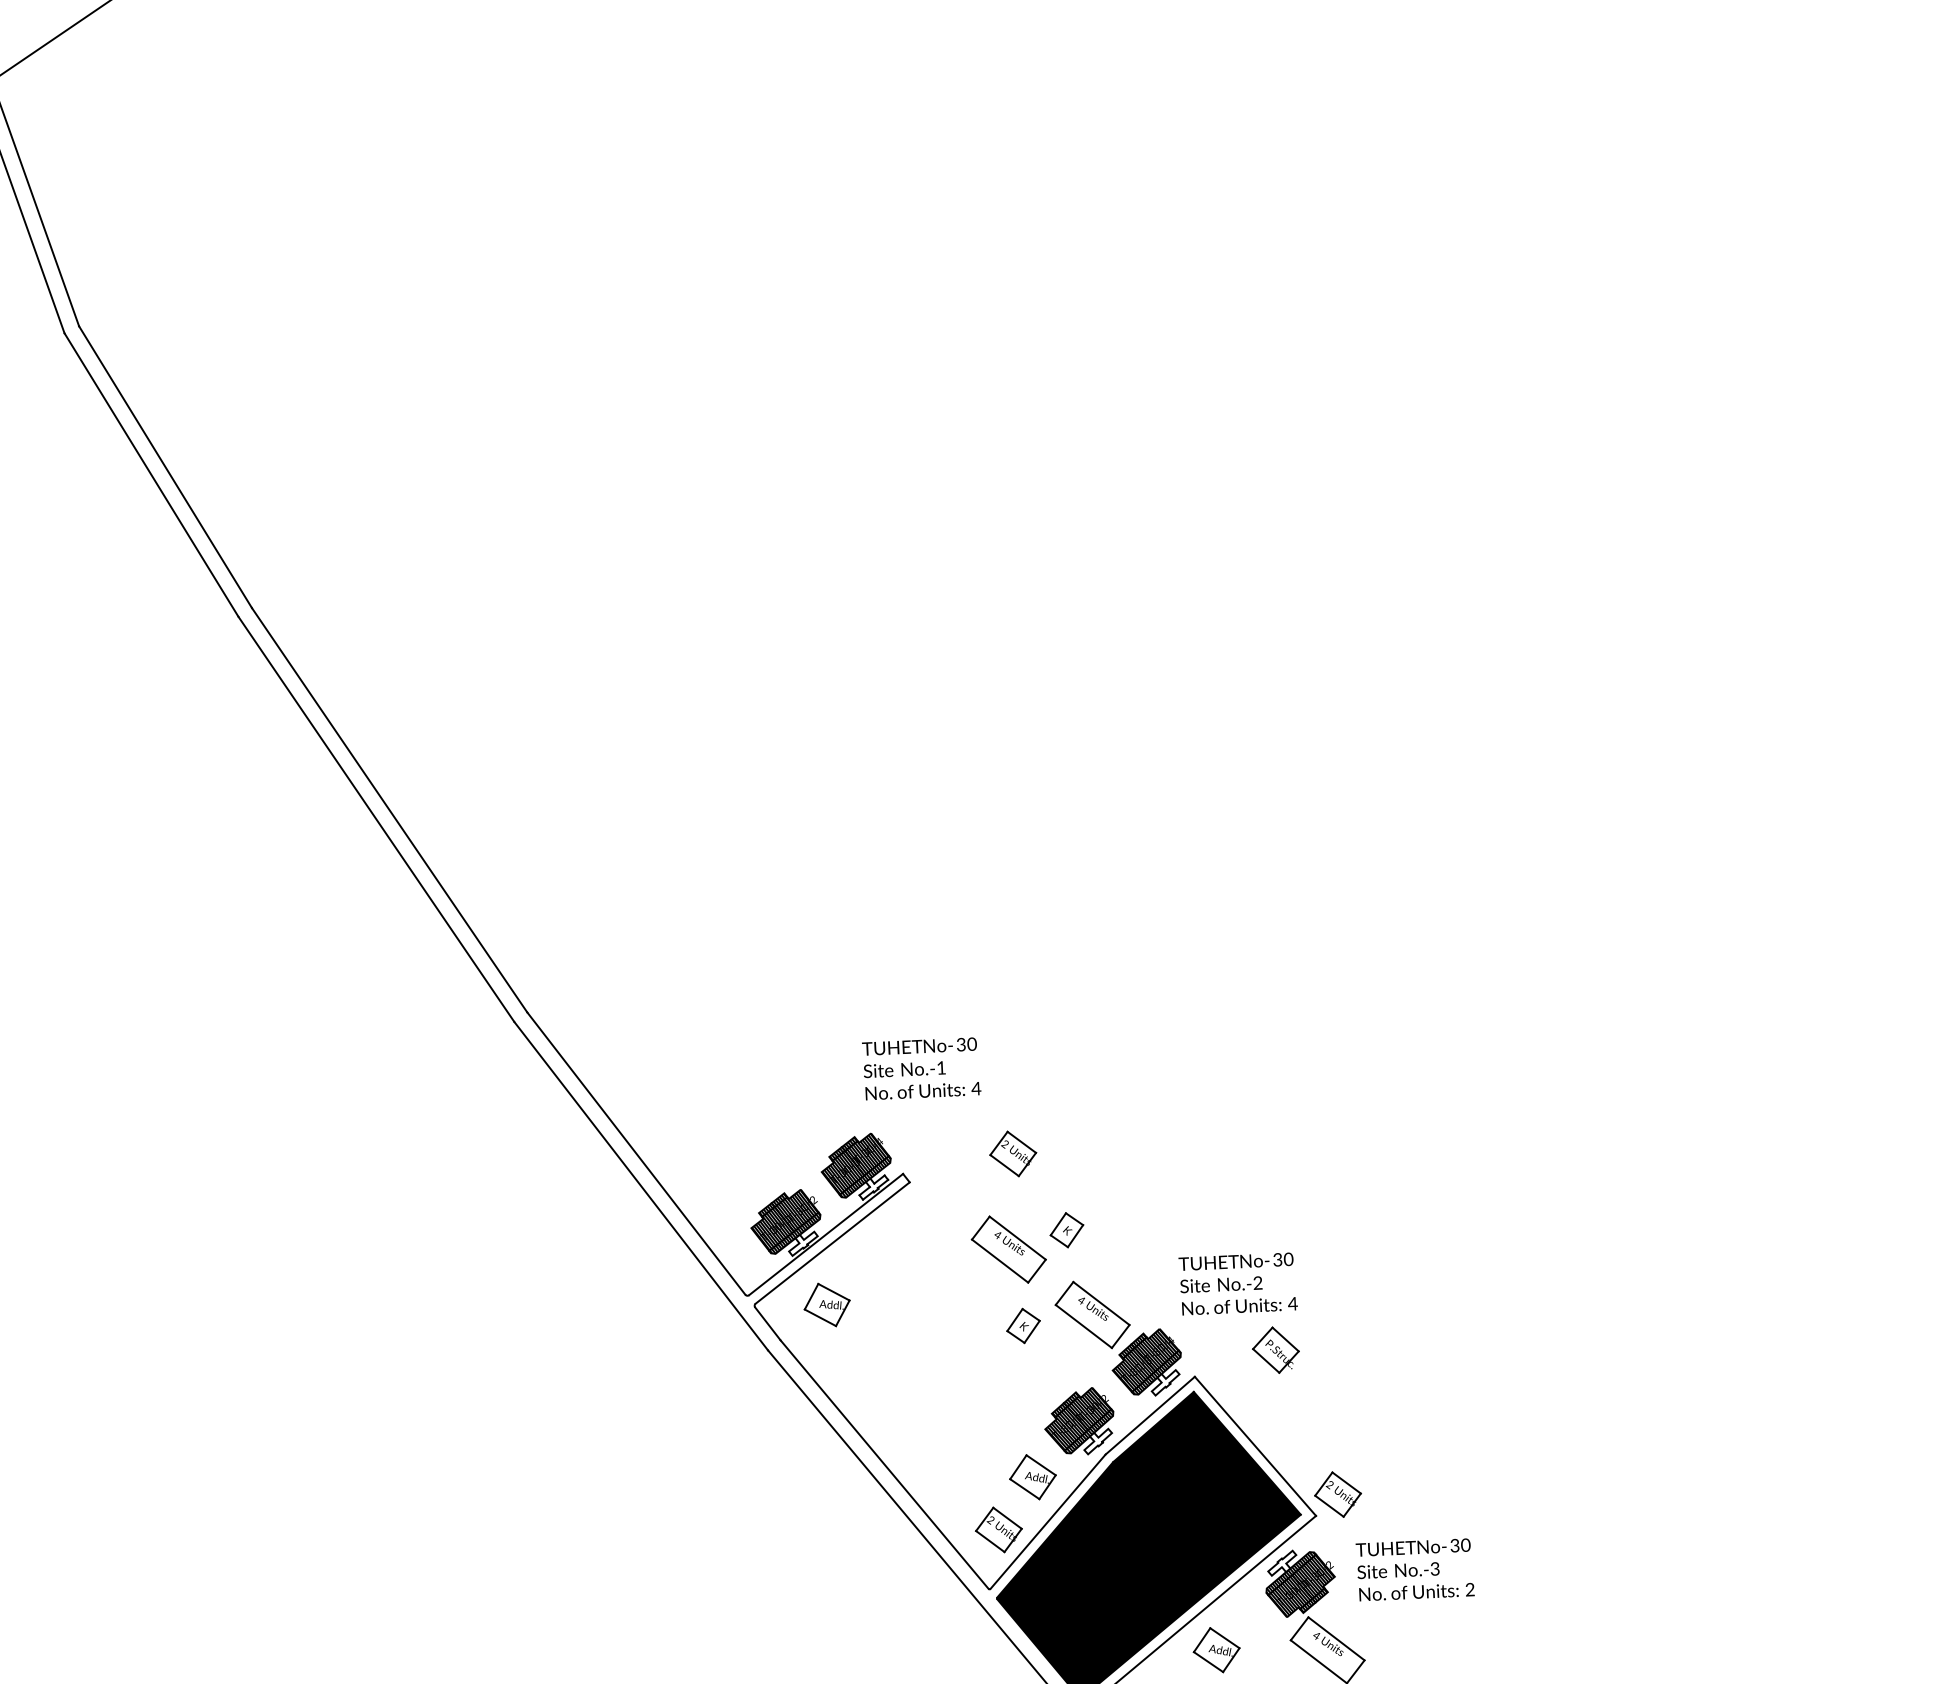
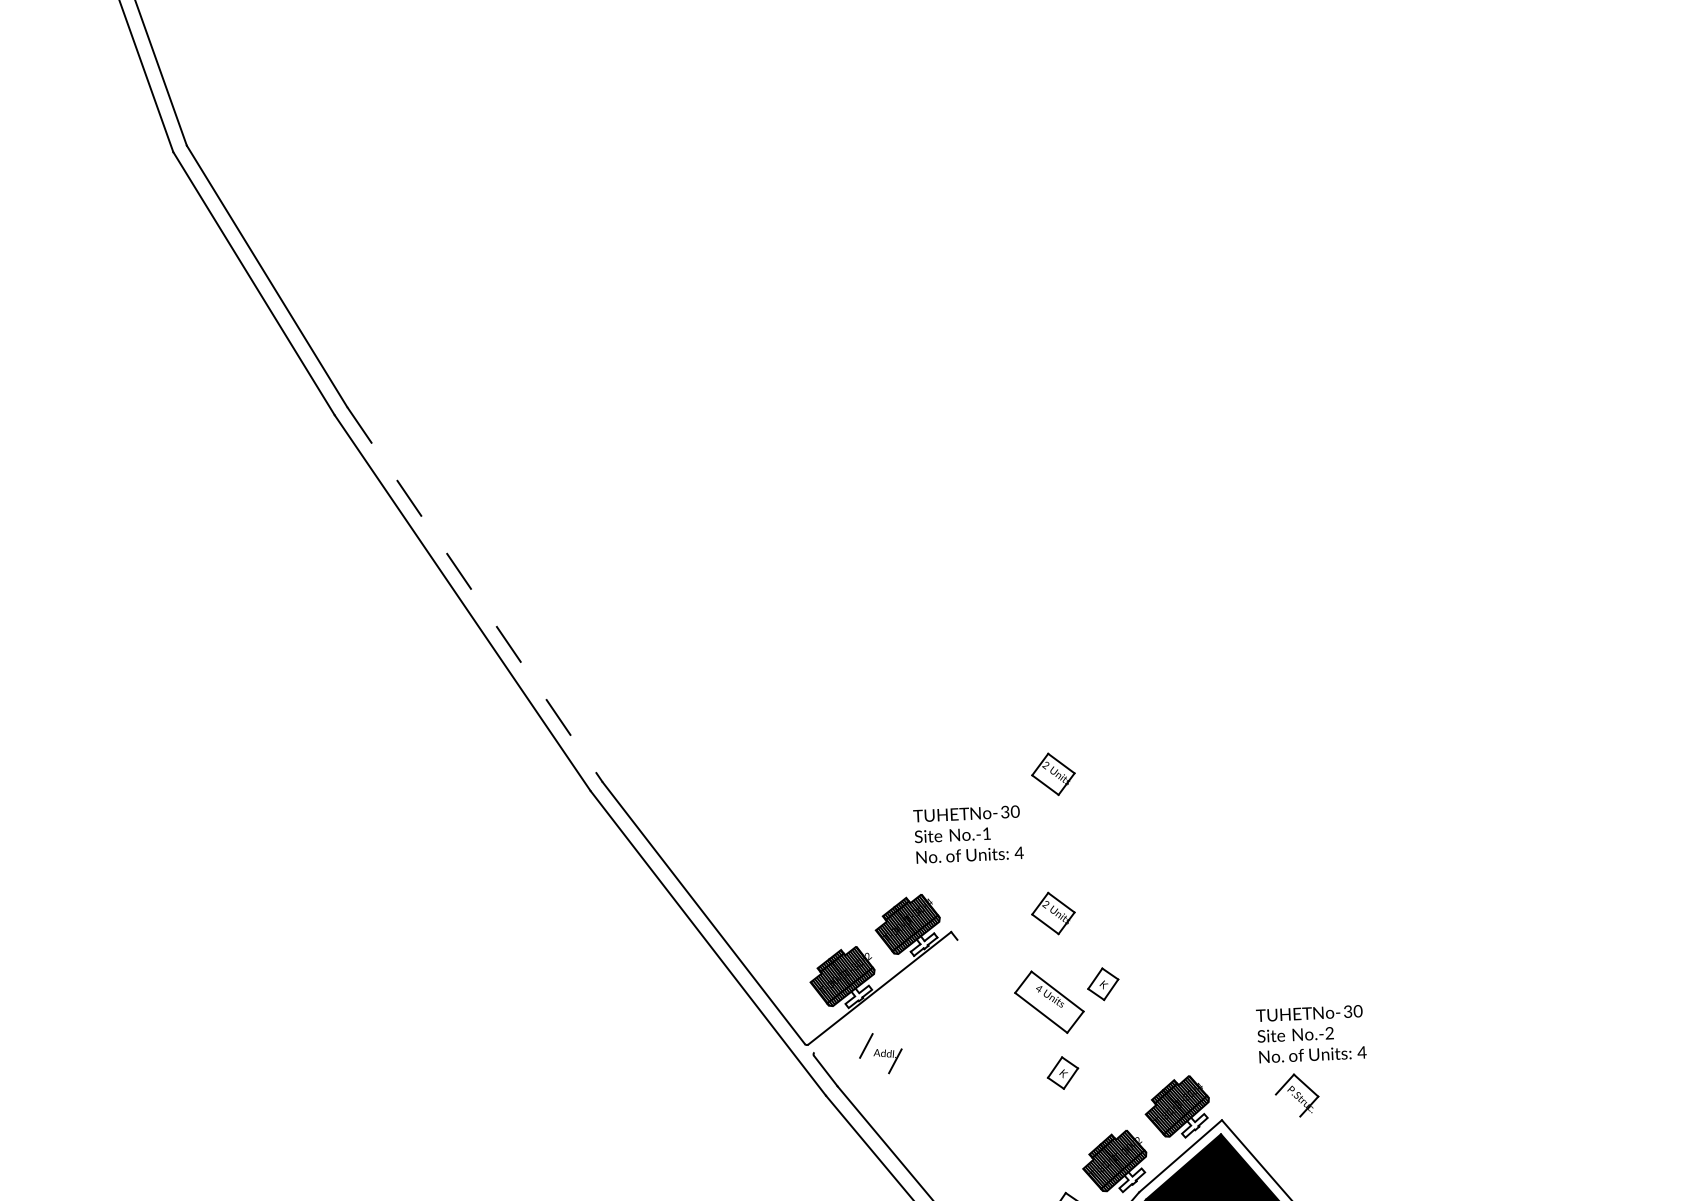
line: (389, 810) -> (474, 594), solid -> dashed
part: (1013, 1003) -> (1053, 773), added
line: (832, 1242) -> (885, 995), removed
text: (1237, 1283) -> (1310, 1033), moved
line: (833, 1291) -> (886, 1041), removed
part: (1092, 1314) -> (1126, 1062), removed
line: (820, 1317) -> (874, 1065), removed
line: (1266, 1360) -> (1288, 1105), removed

